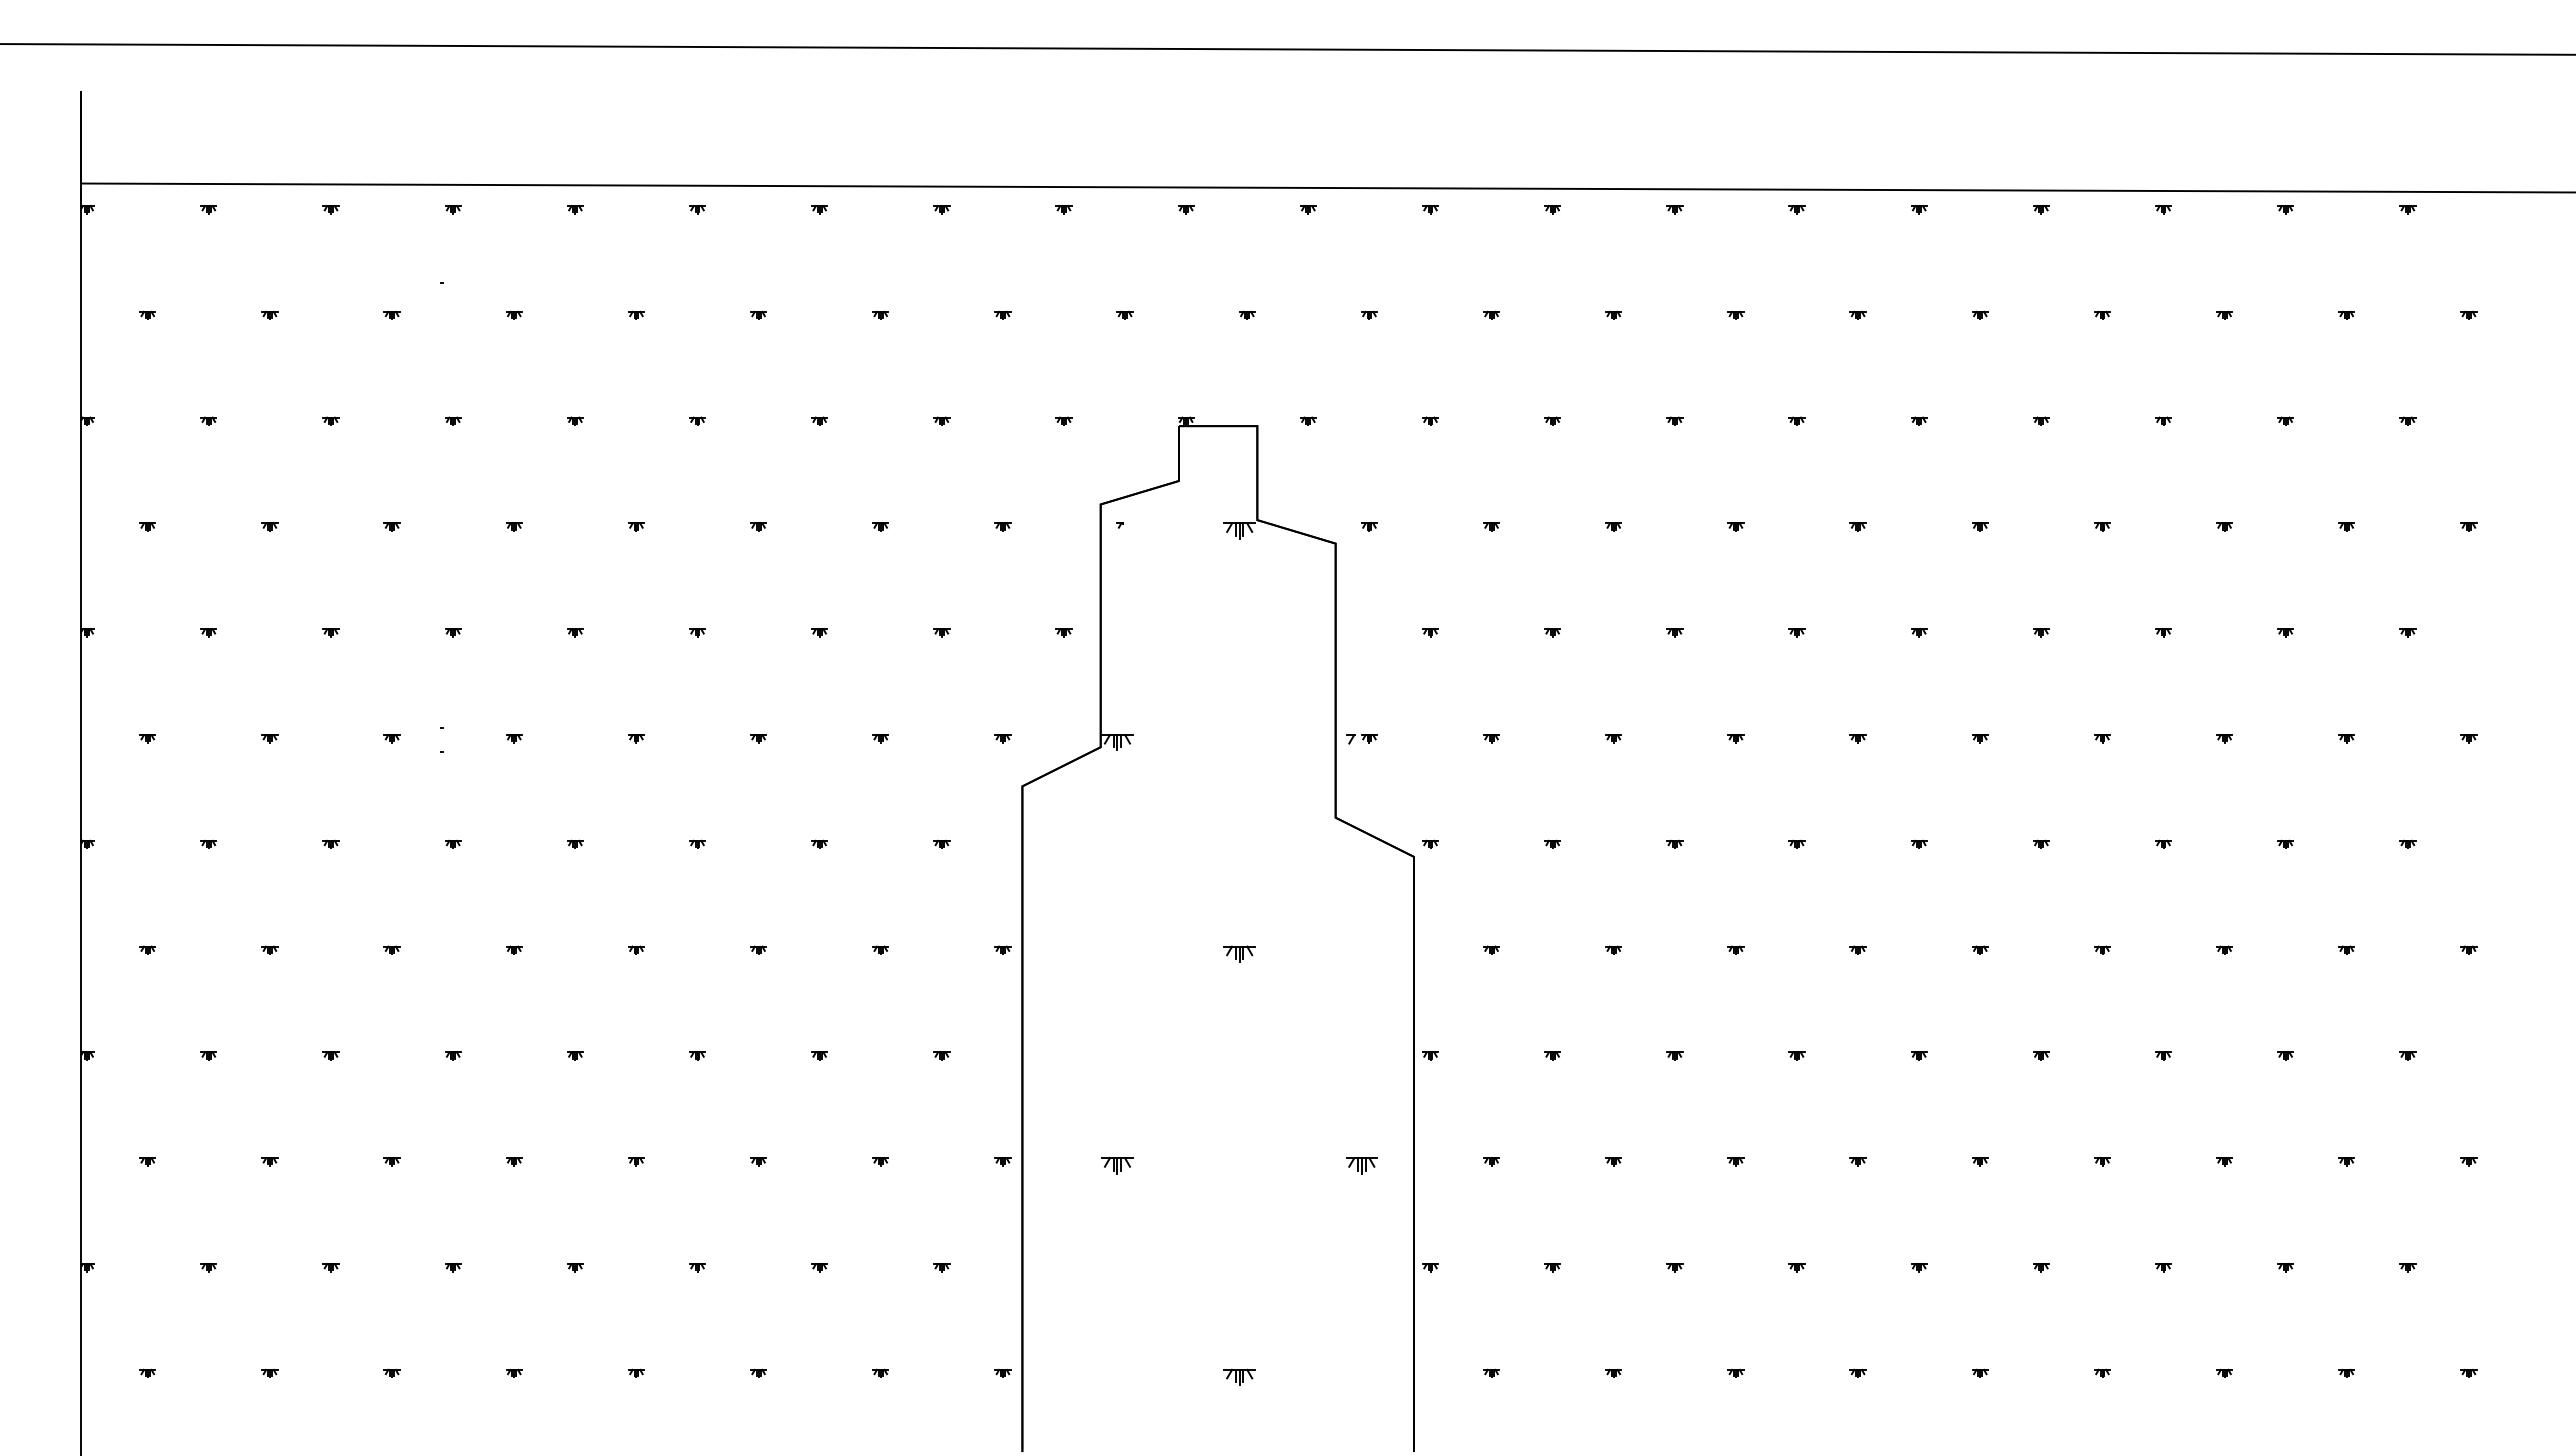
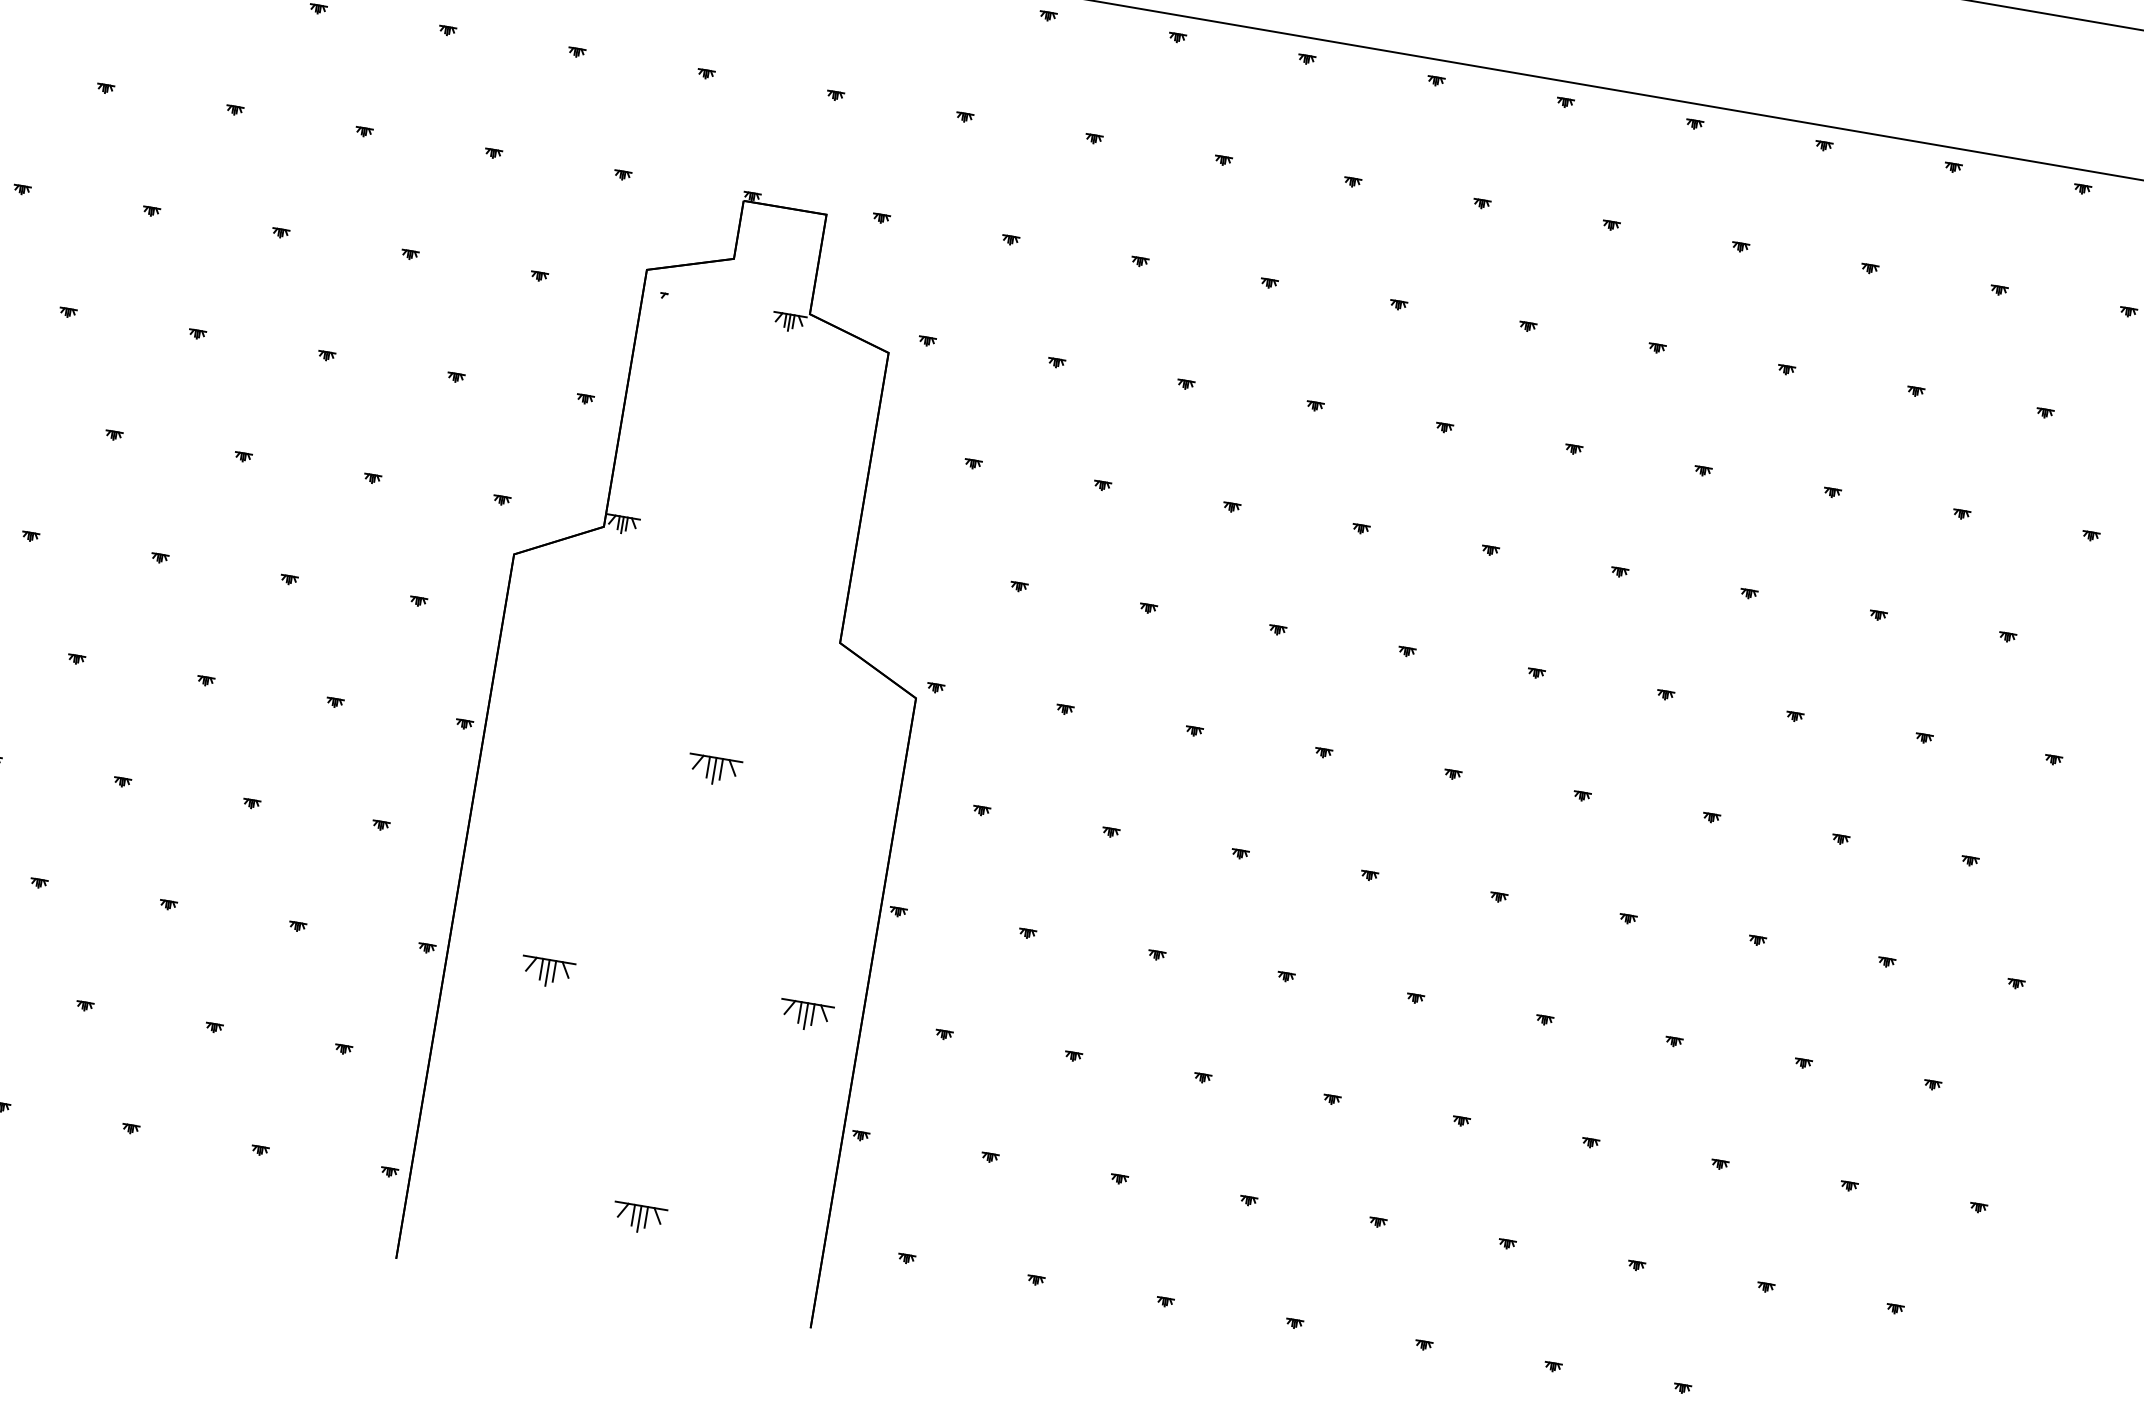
part: (1361, 739) -> (881, 564), removed
part: (1239, 953) -> (714, 769), size x1.6
part: (1117, 1165) -> (547, 972), size x1.6
part: (1361, 1165) -> (805, 1015), size x1.6
part: (1239, 1376) -> (639, 1217), size x1.6

